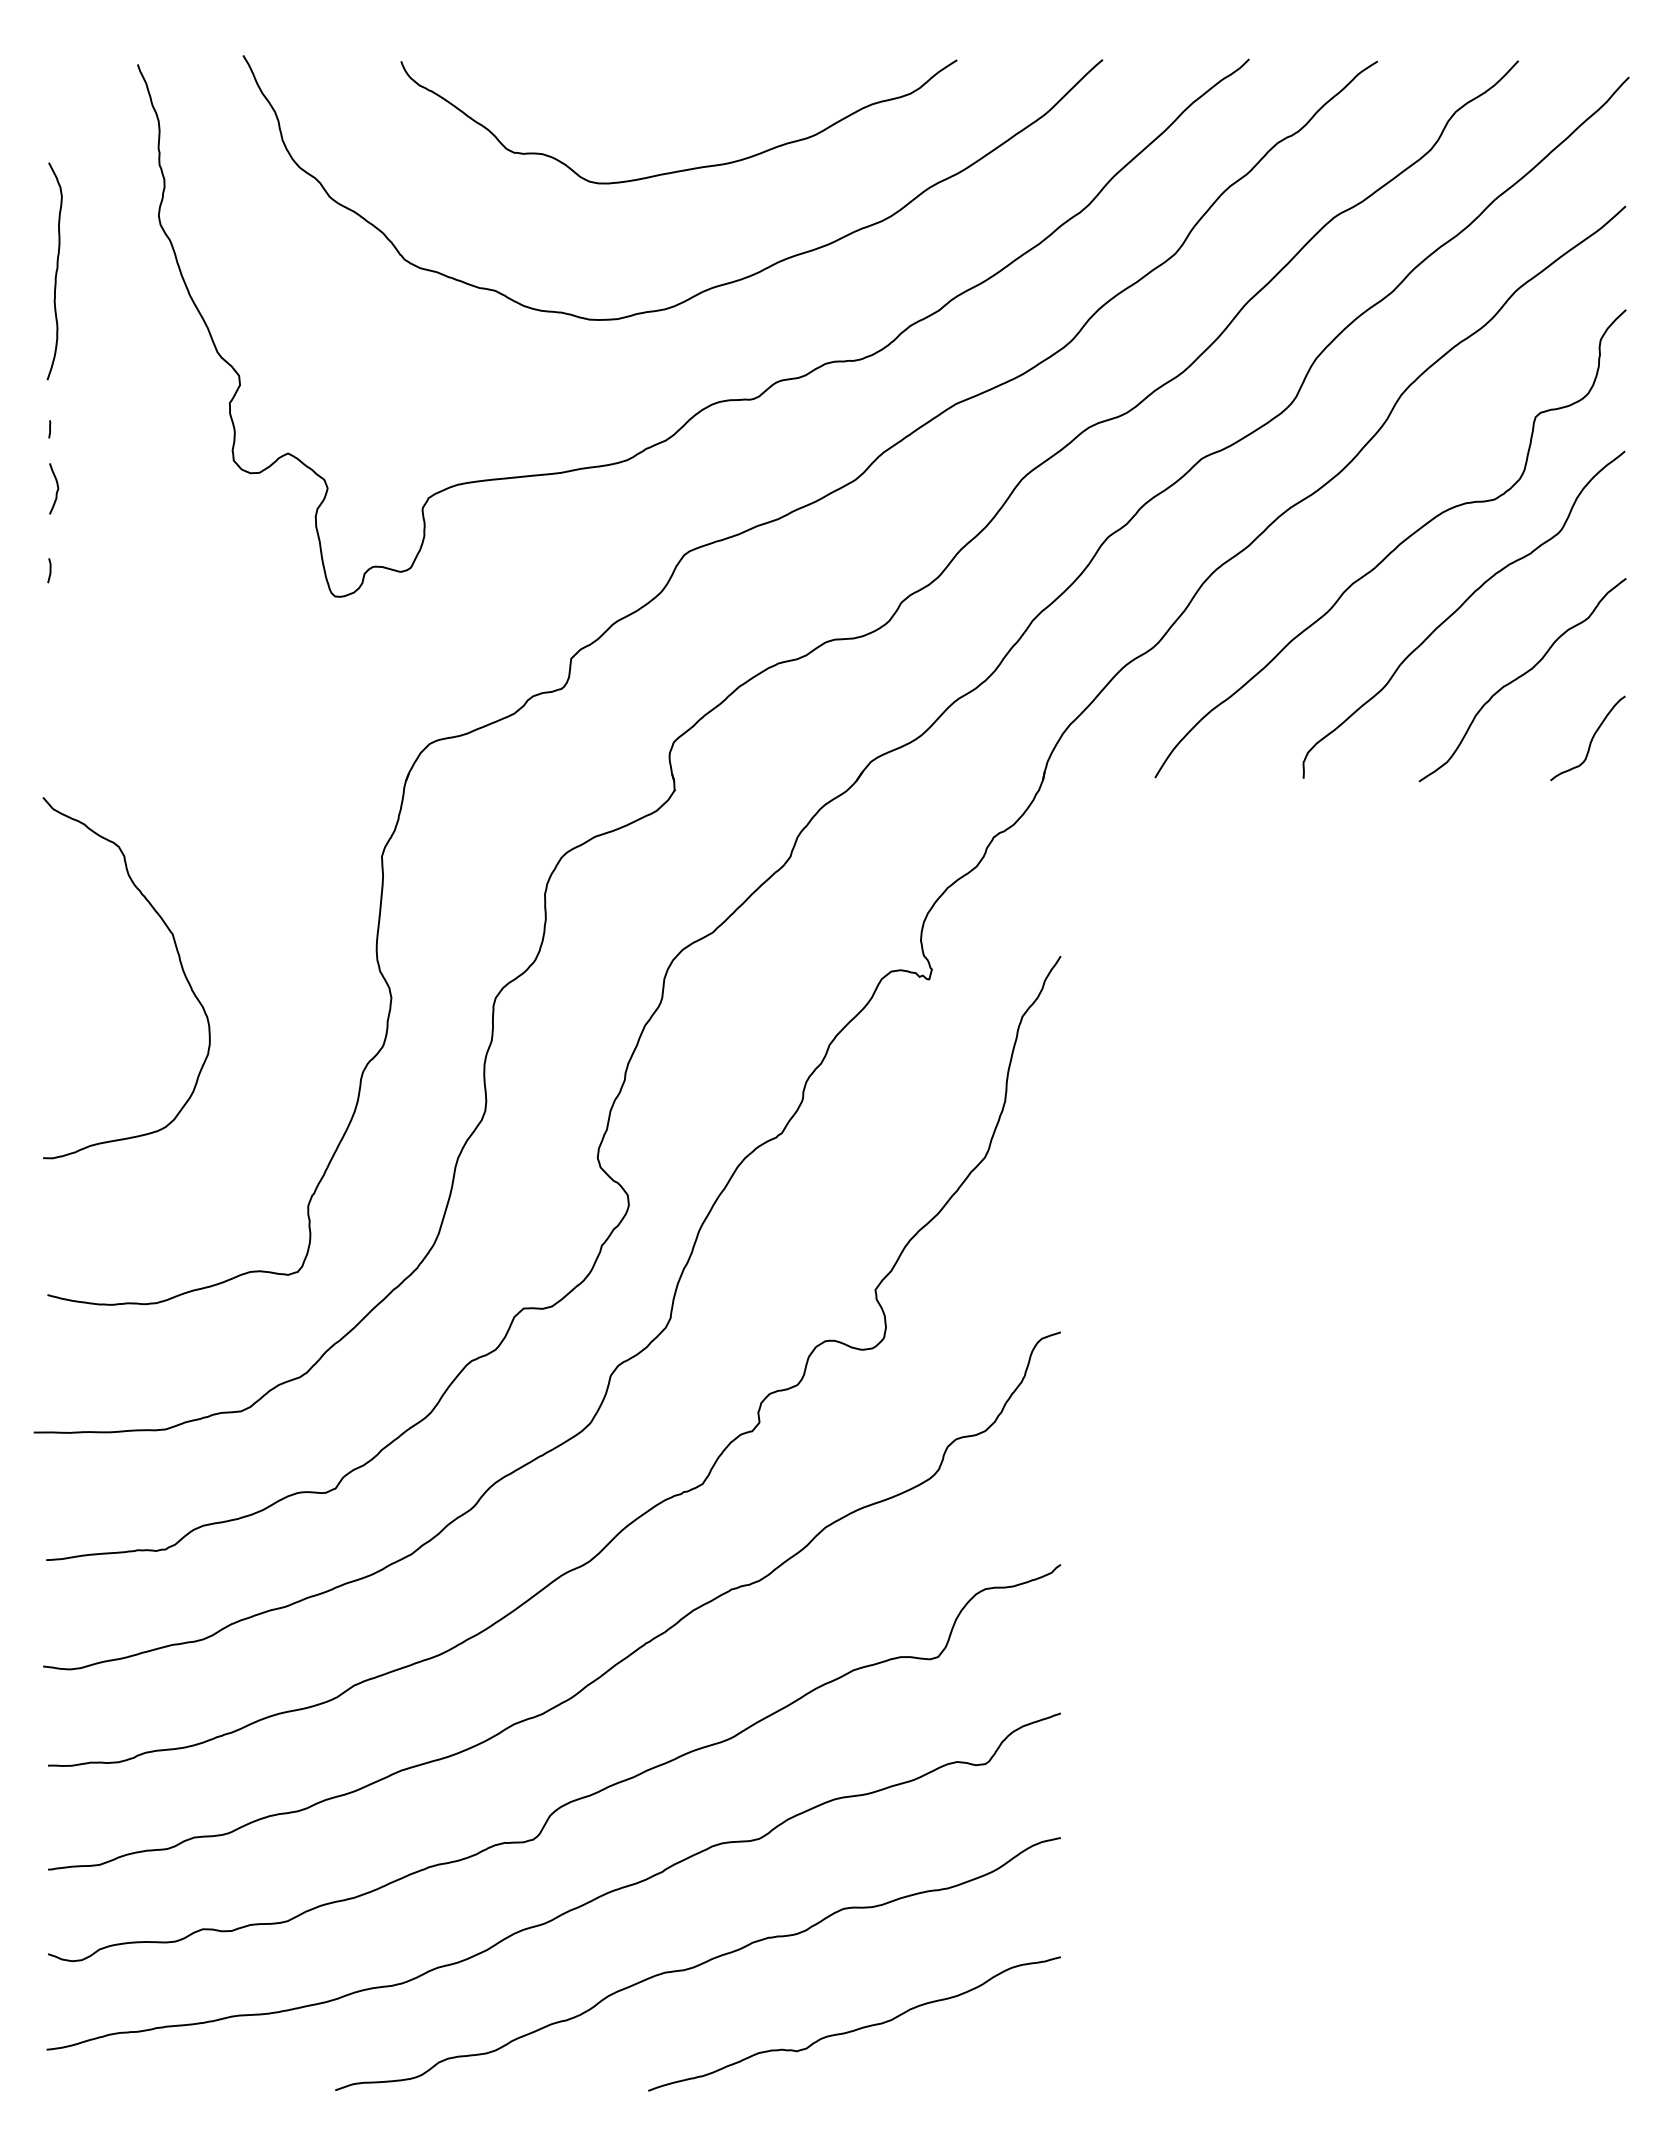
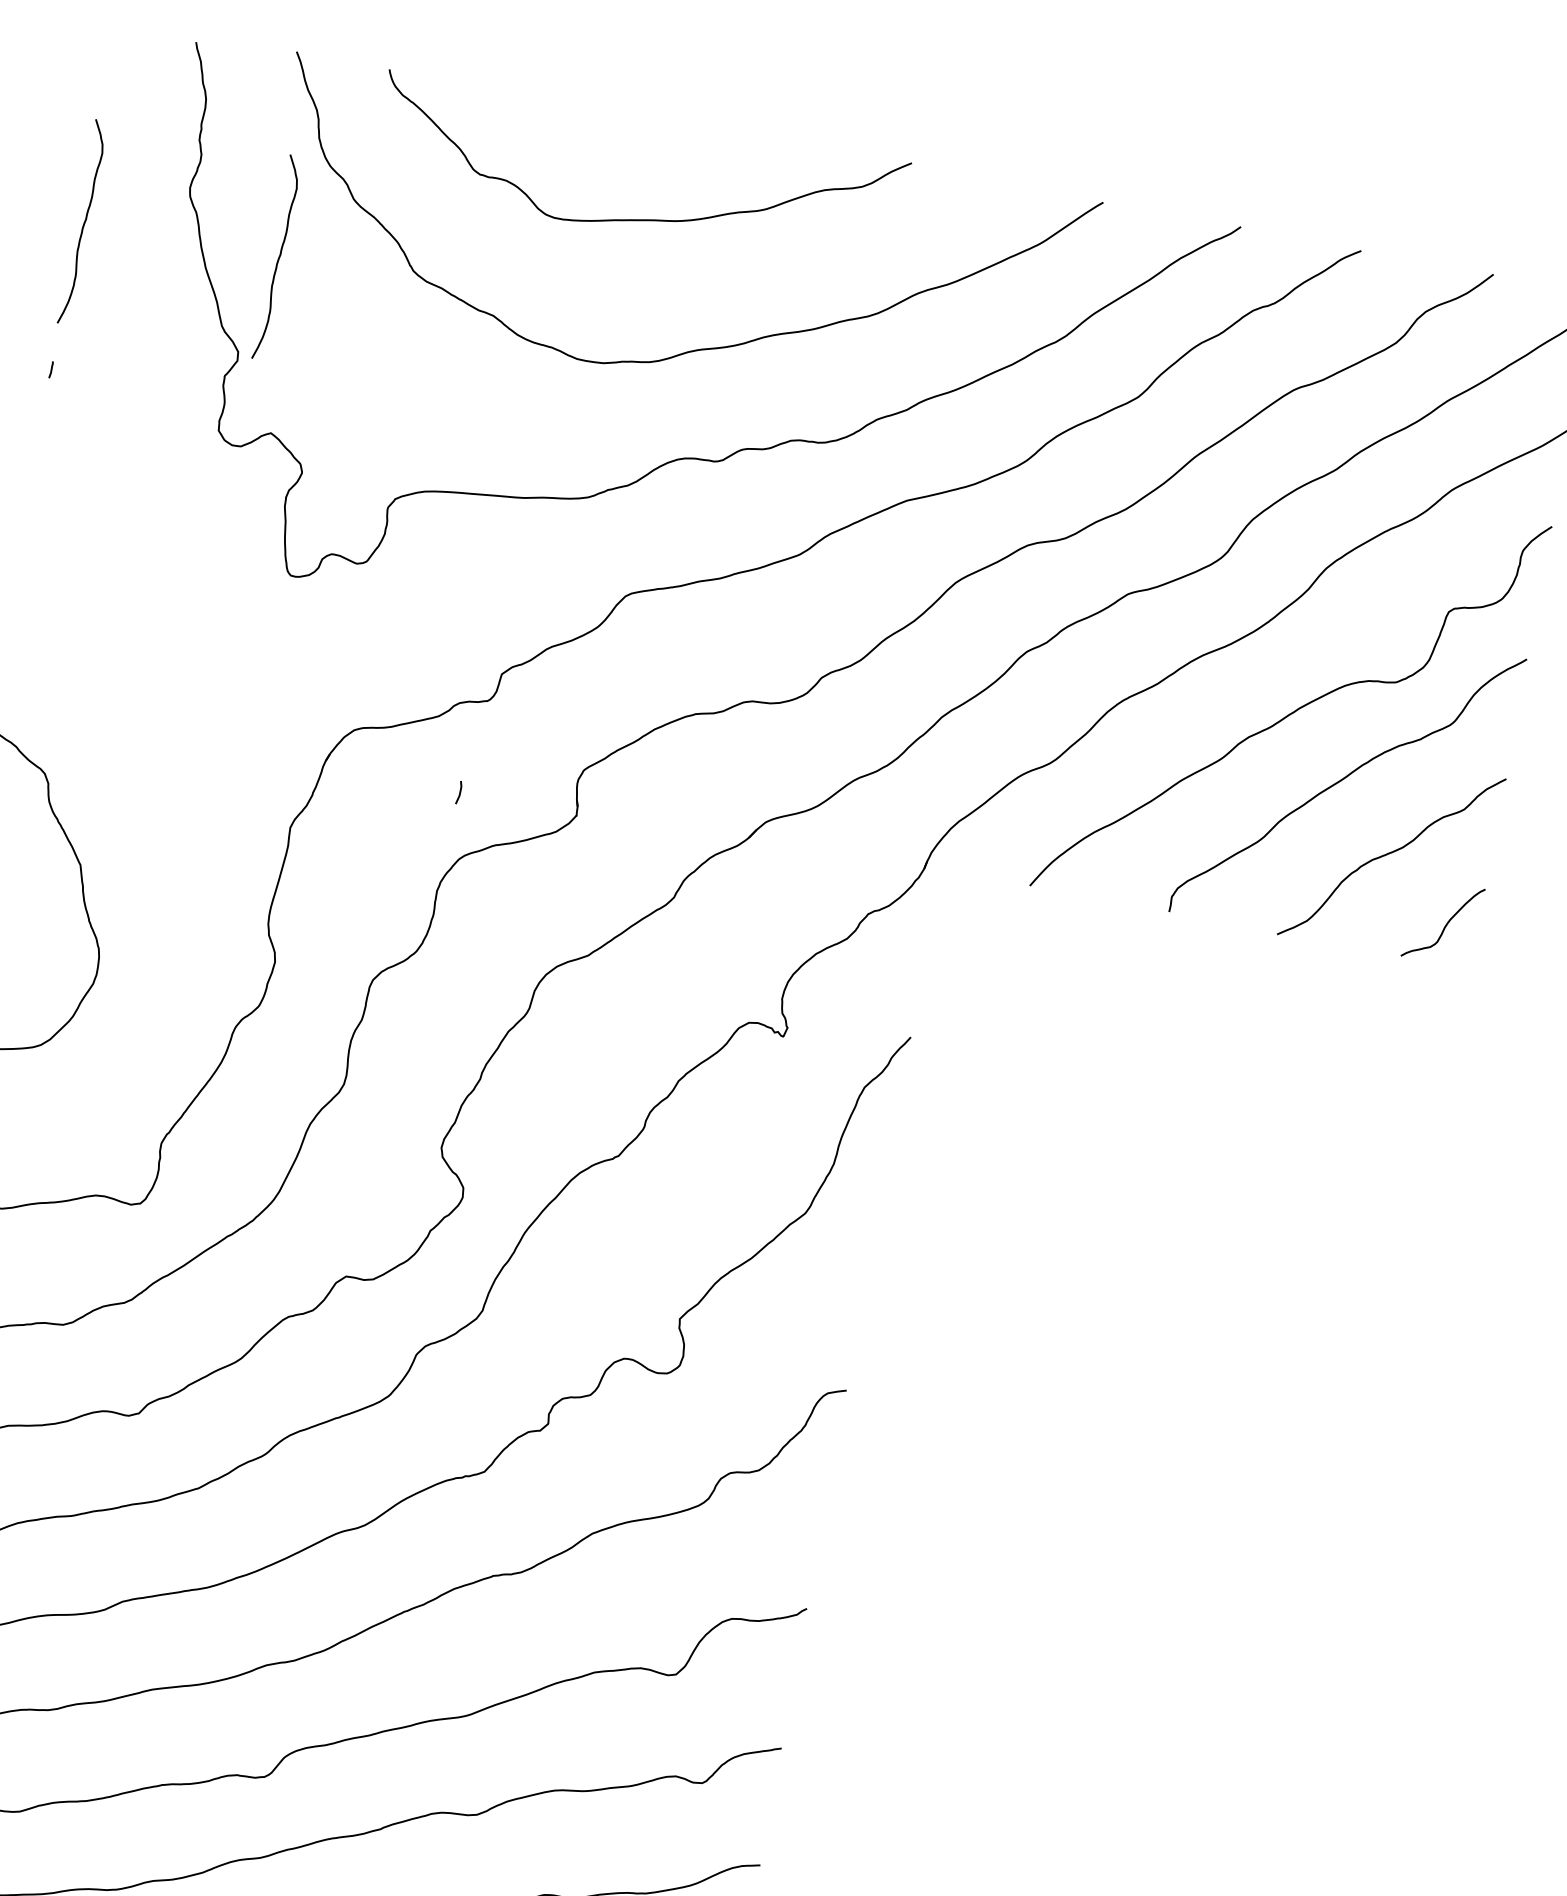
curve: (688, 168) -> (641, 219), moved
curve: (262, 271) -> (277, 257), added
curve: (56, 490) -> (47, 428), removed
line: (49, 570) -> (459, 792), moved

